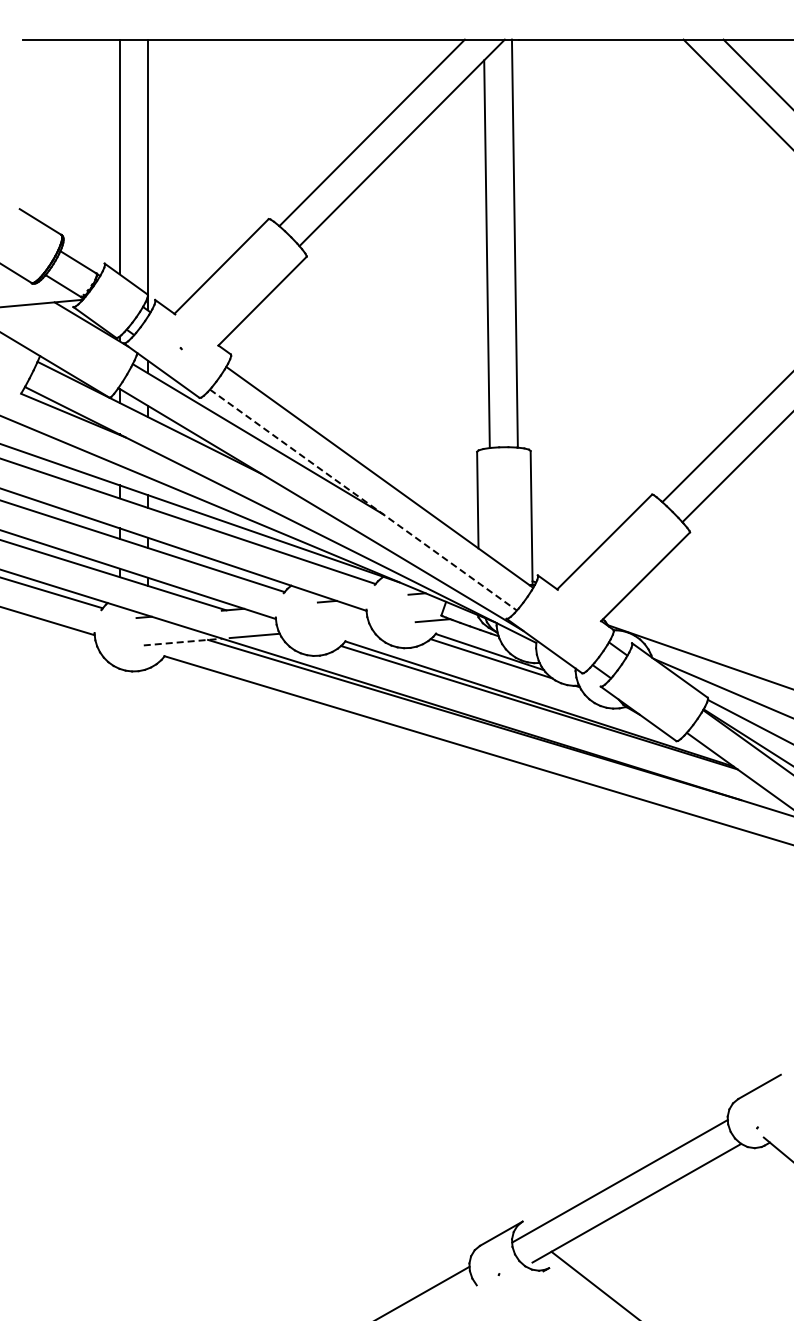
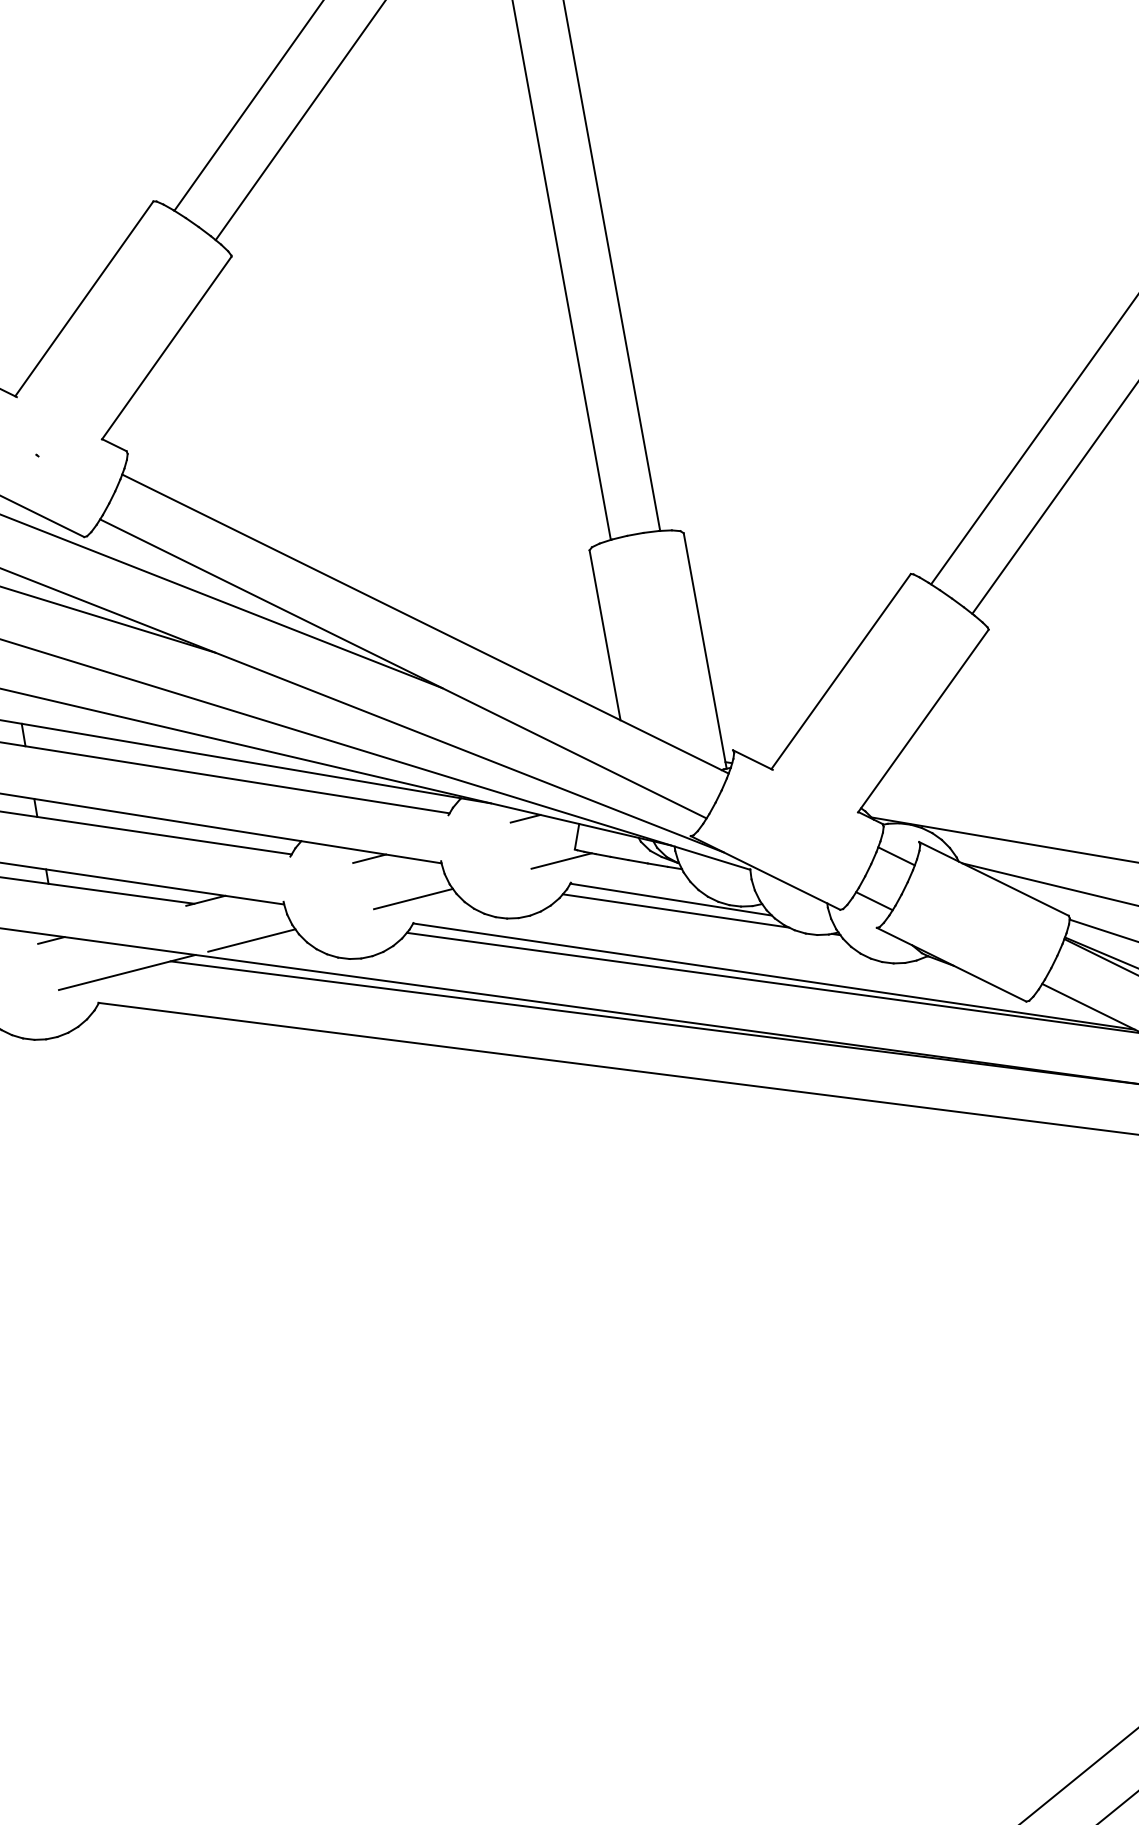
line: (363, 500) -> (403, 669), dashed -> solid
line: (347, 627) -> (412, 898), added
line: (183, 642) -> (128, 973), dashed -> solid

